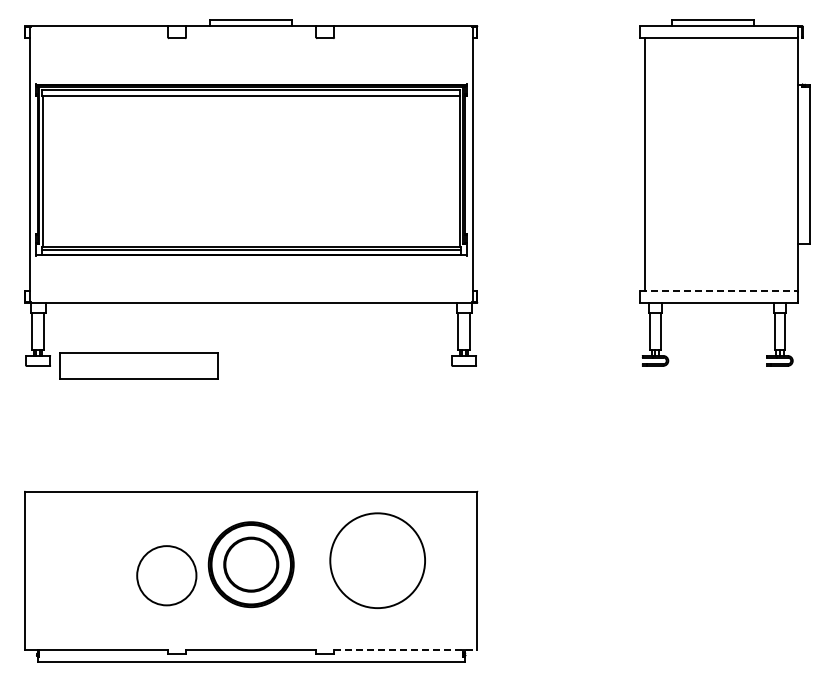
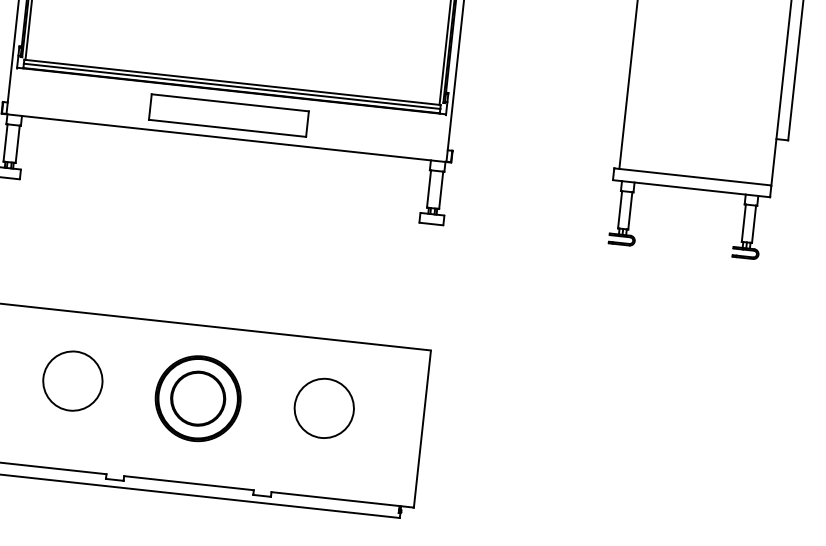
line: (719, 290) -> (693, 176), dashed -> solid
part: (138, 365) -> (228, 115), moved
circle: (377, 560) -> (324, 408), size x0.62
circle: (166, 575) -> (72, 380), moved
line: (406, 649) -> (343, 499), dashed -> solid

